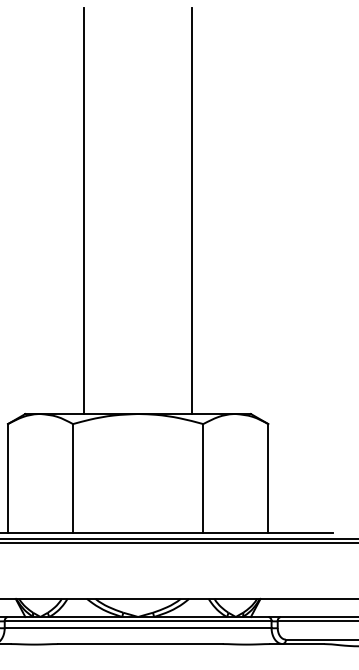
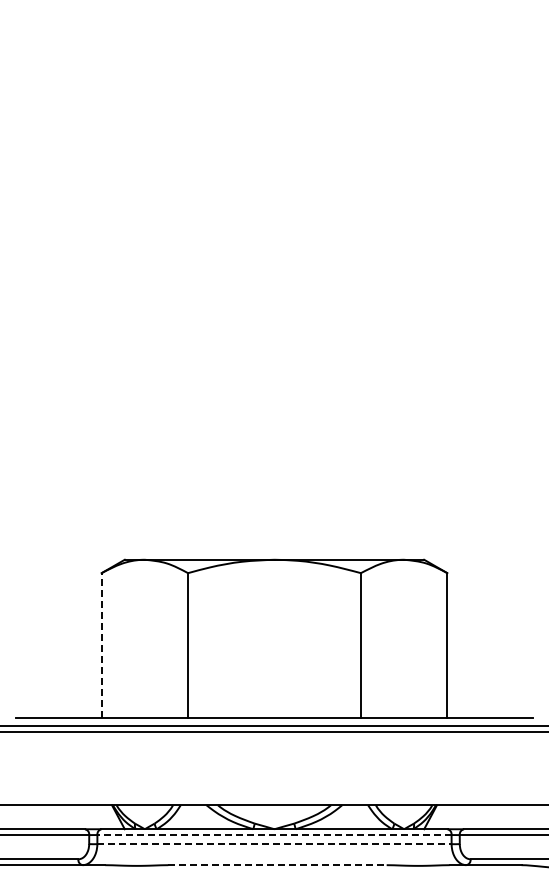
line: (83, 210) -> (202, 289), removed
line: (192, 210) -> (346, 289), removed
line: (7, 478) -> (101, 645), solid -> dashed
line: (137, 621) -> (273, 835), solid -> dashed
line: (138, 628) -> (274, 844), solid -> dashed
line: (140, 644) -> (277, 865), solid -> dashed

